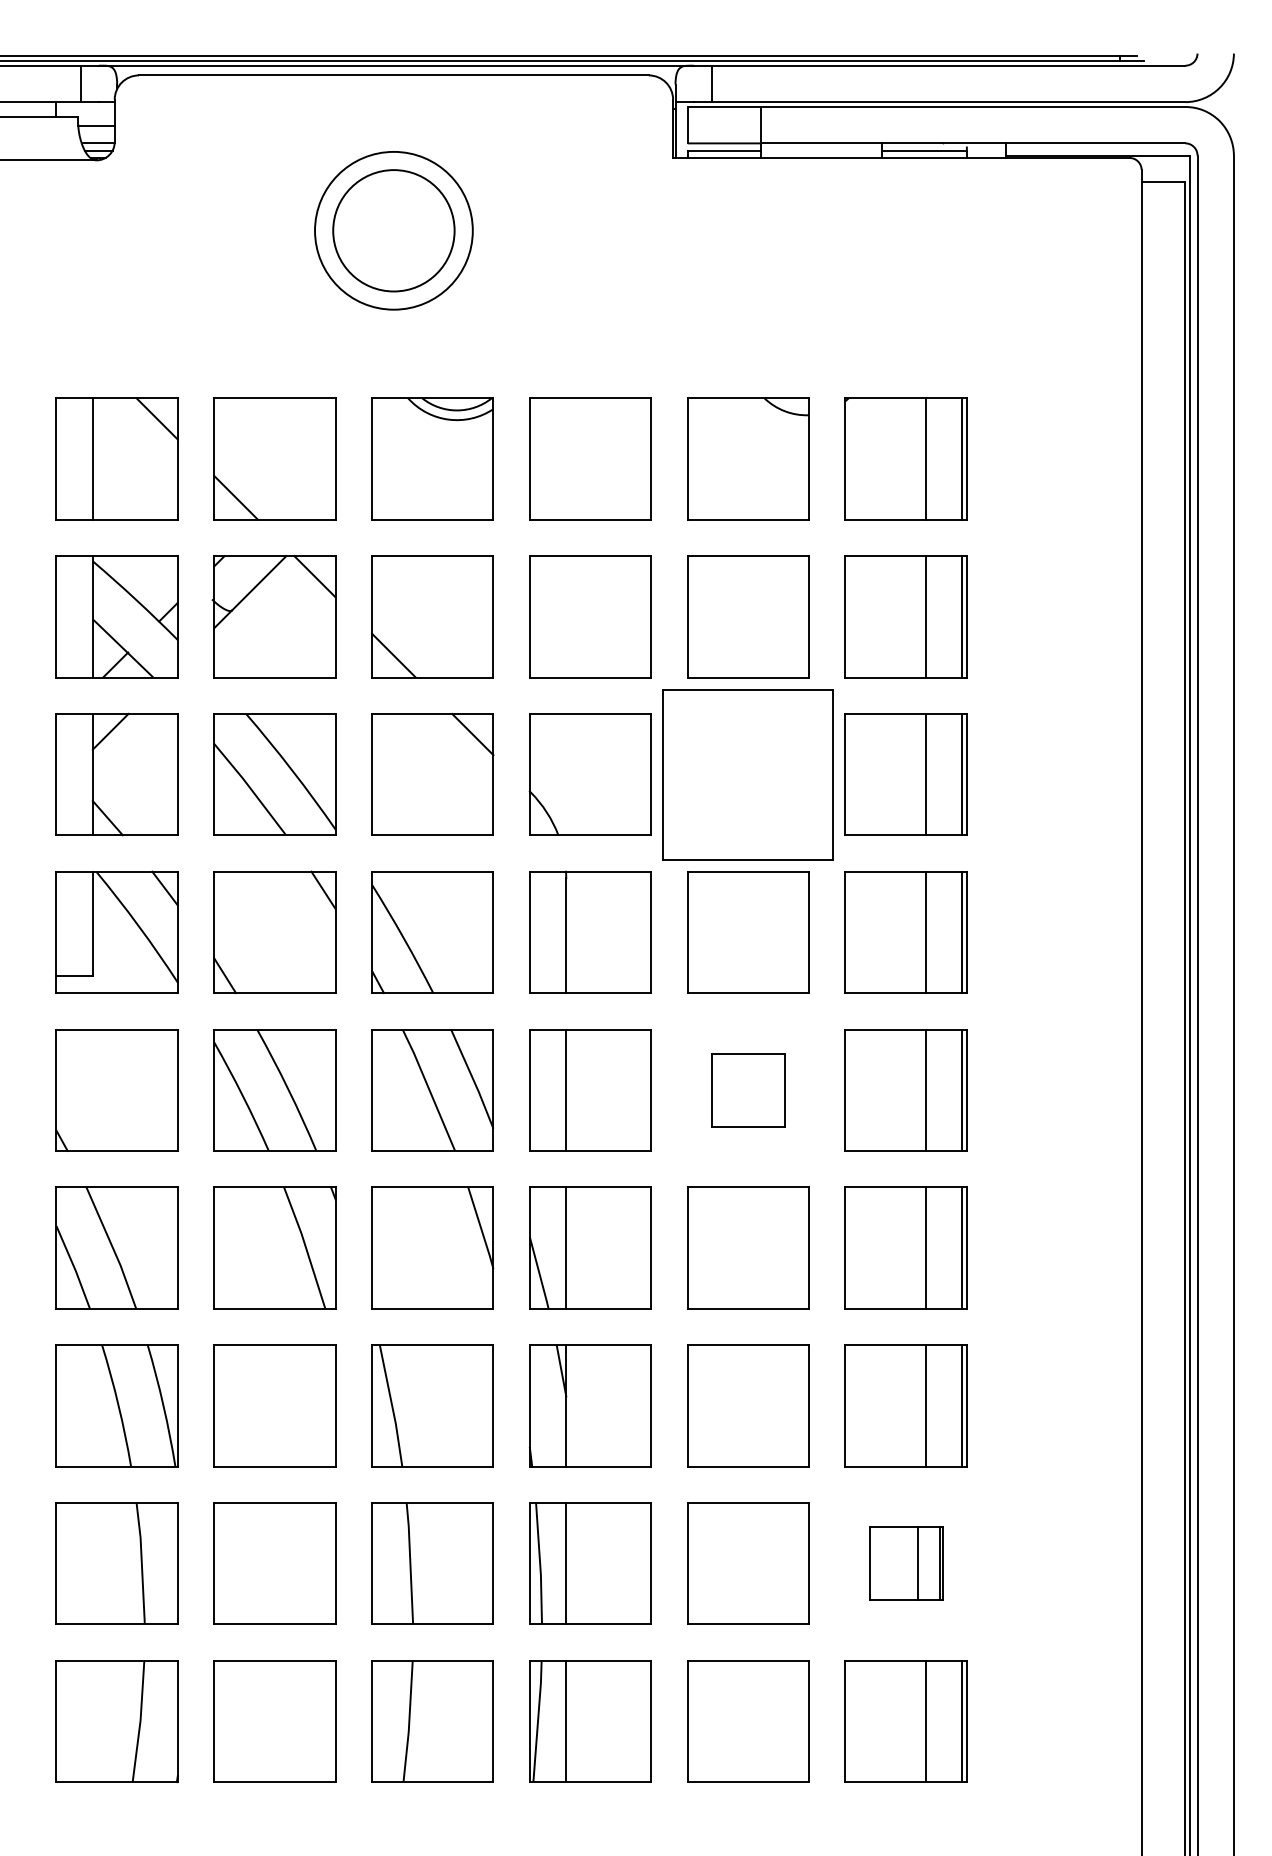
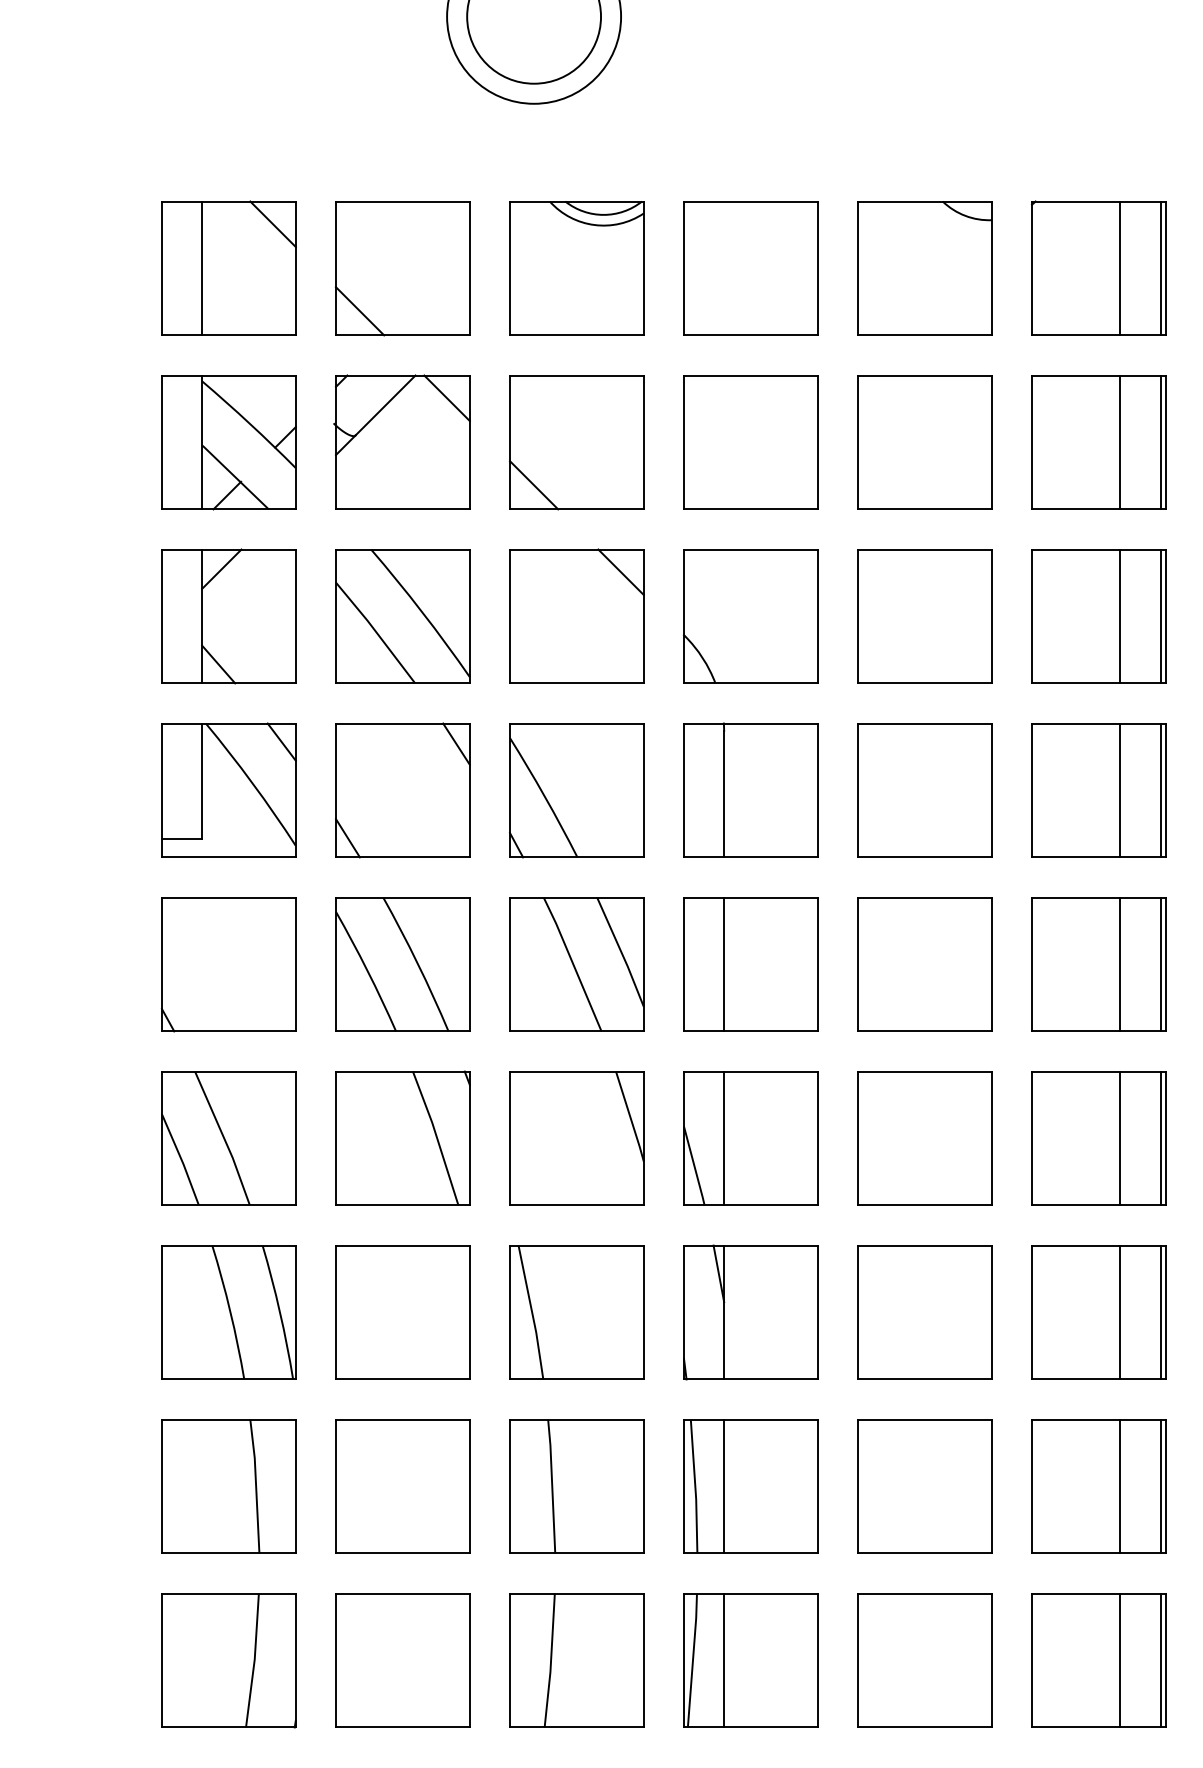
part: (748, 774) -> (925, 616), size x0.71
part: (748, 1090) -> (925, 964), size x1.67
part: (905, 1563) -> (1098, 1486), size x1.67

